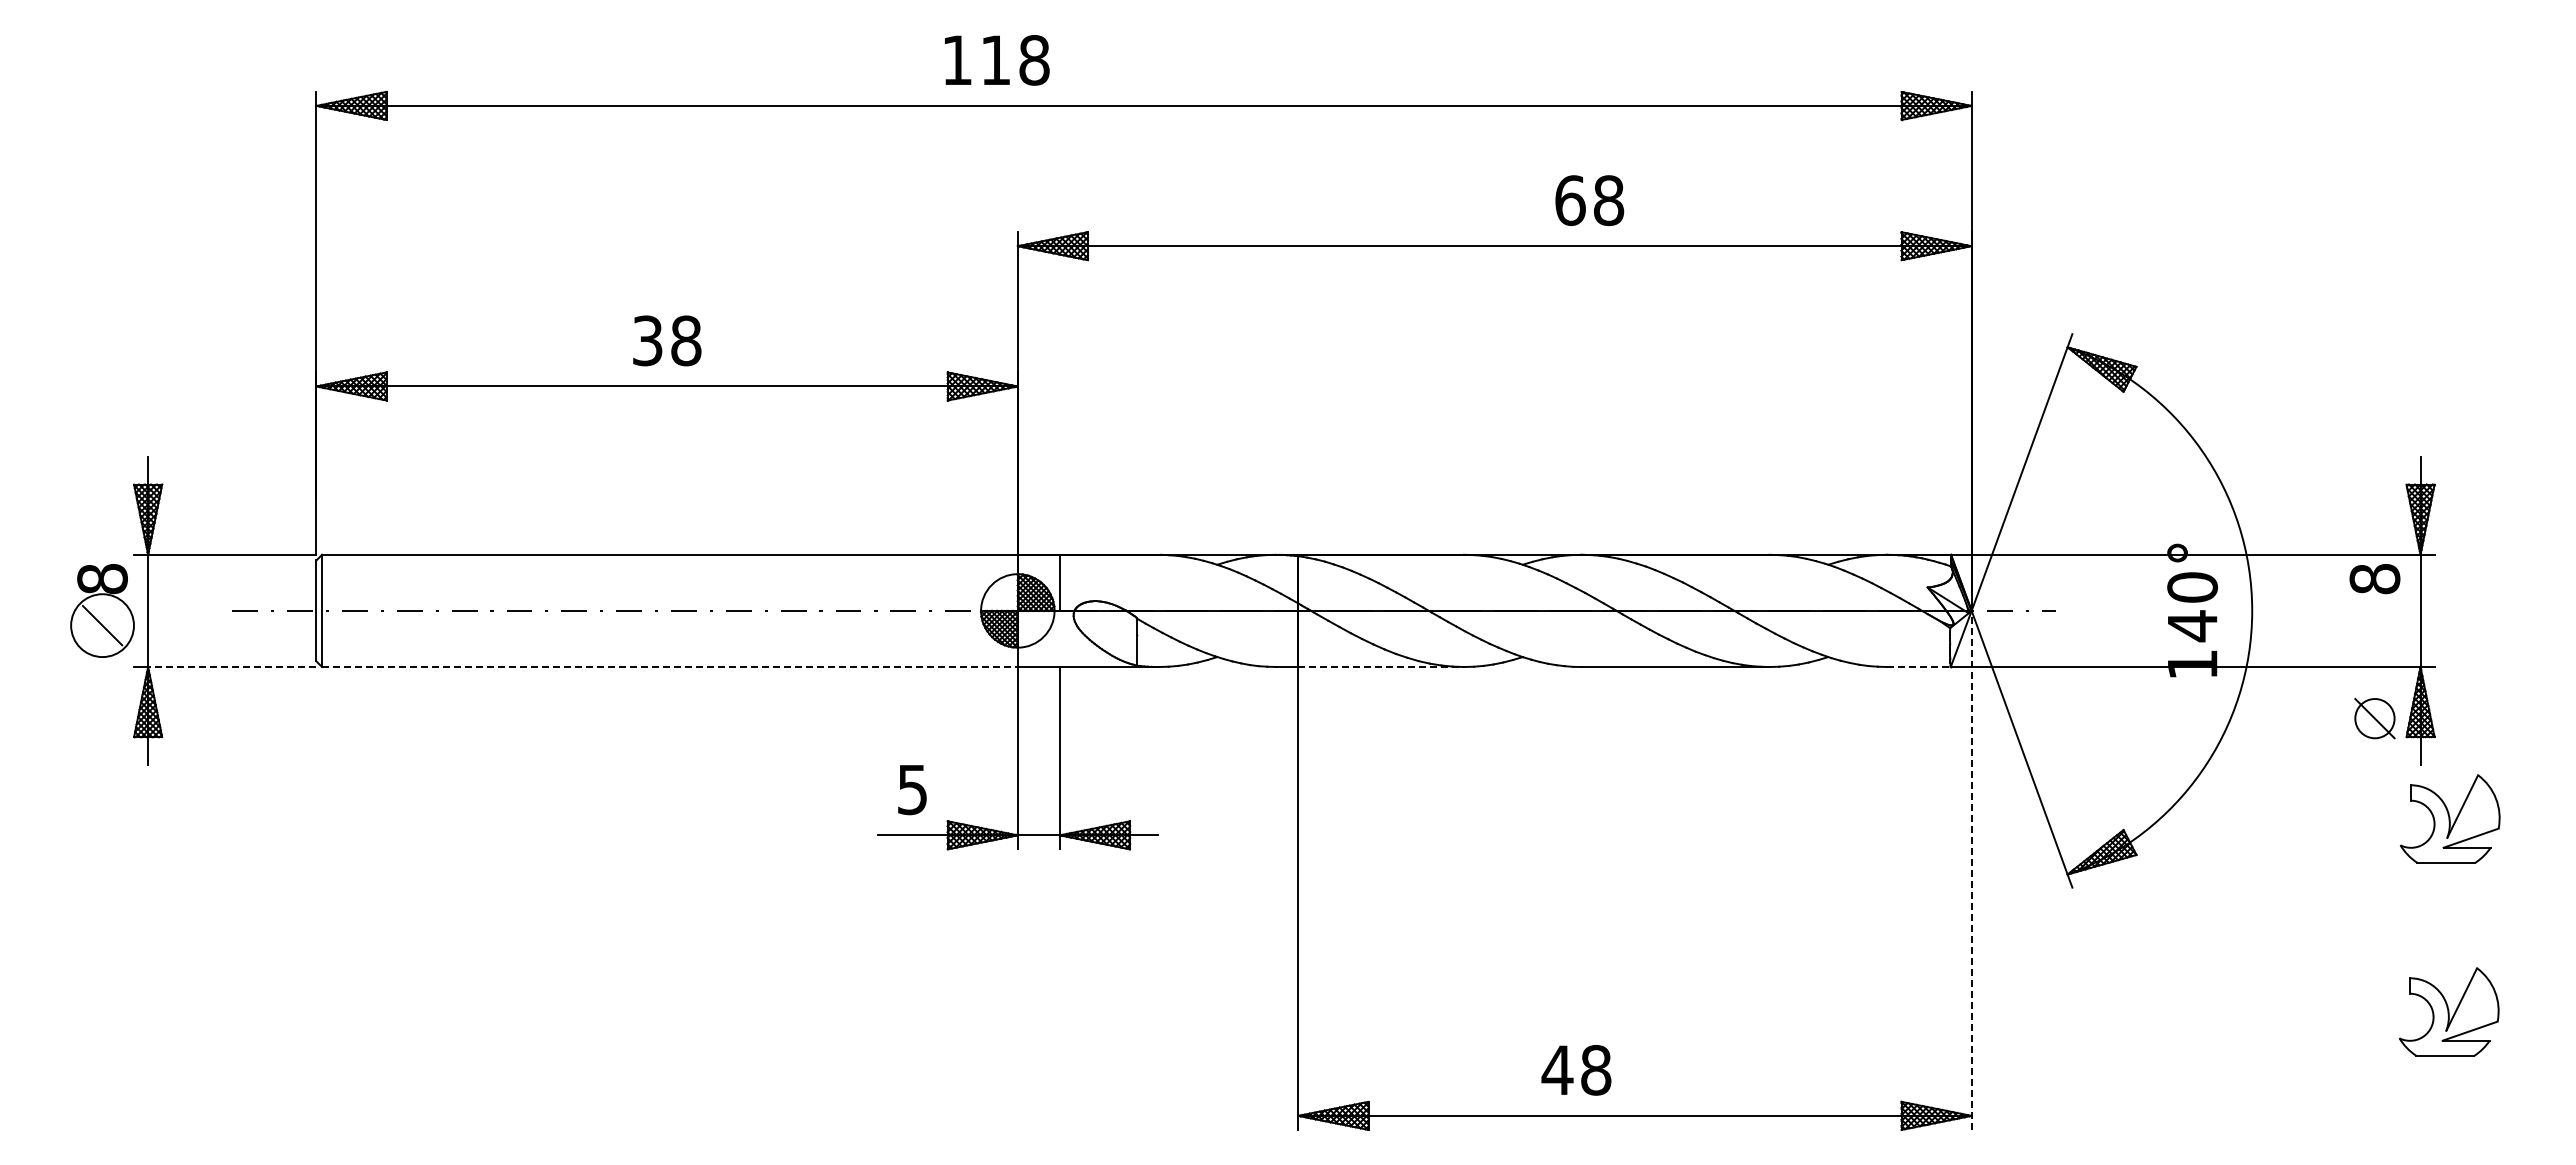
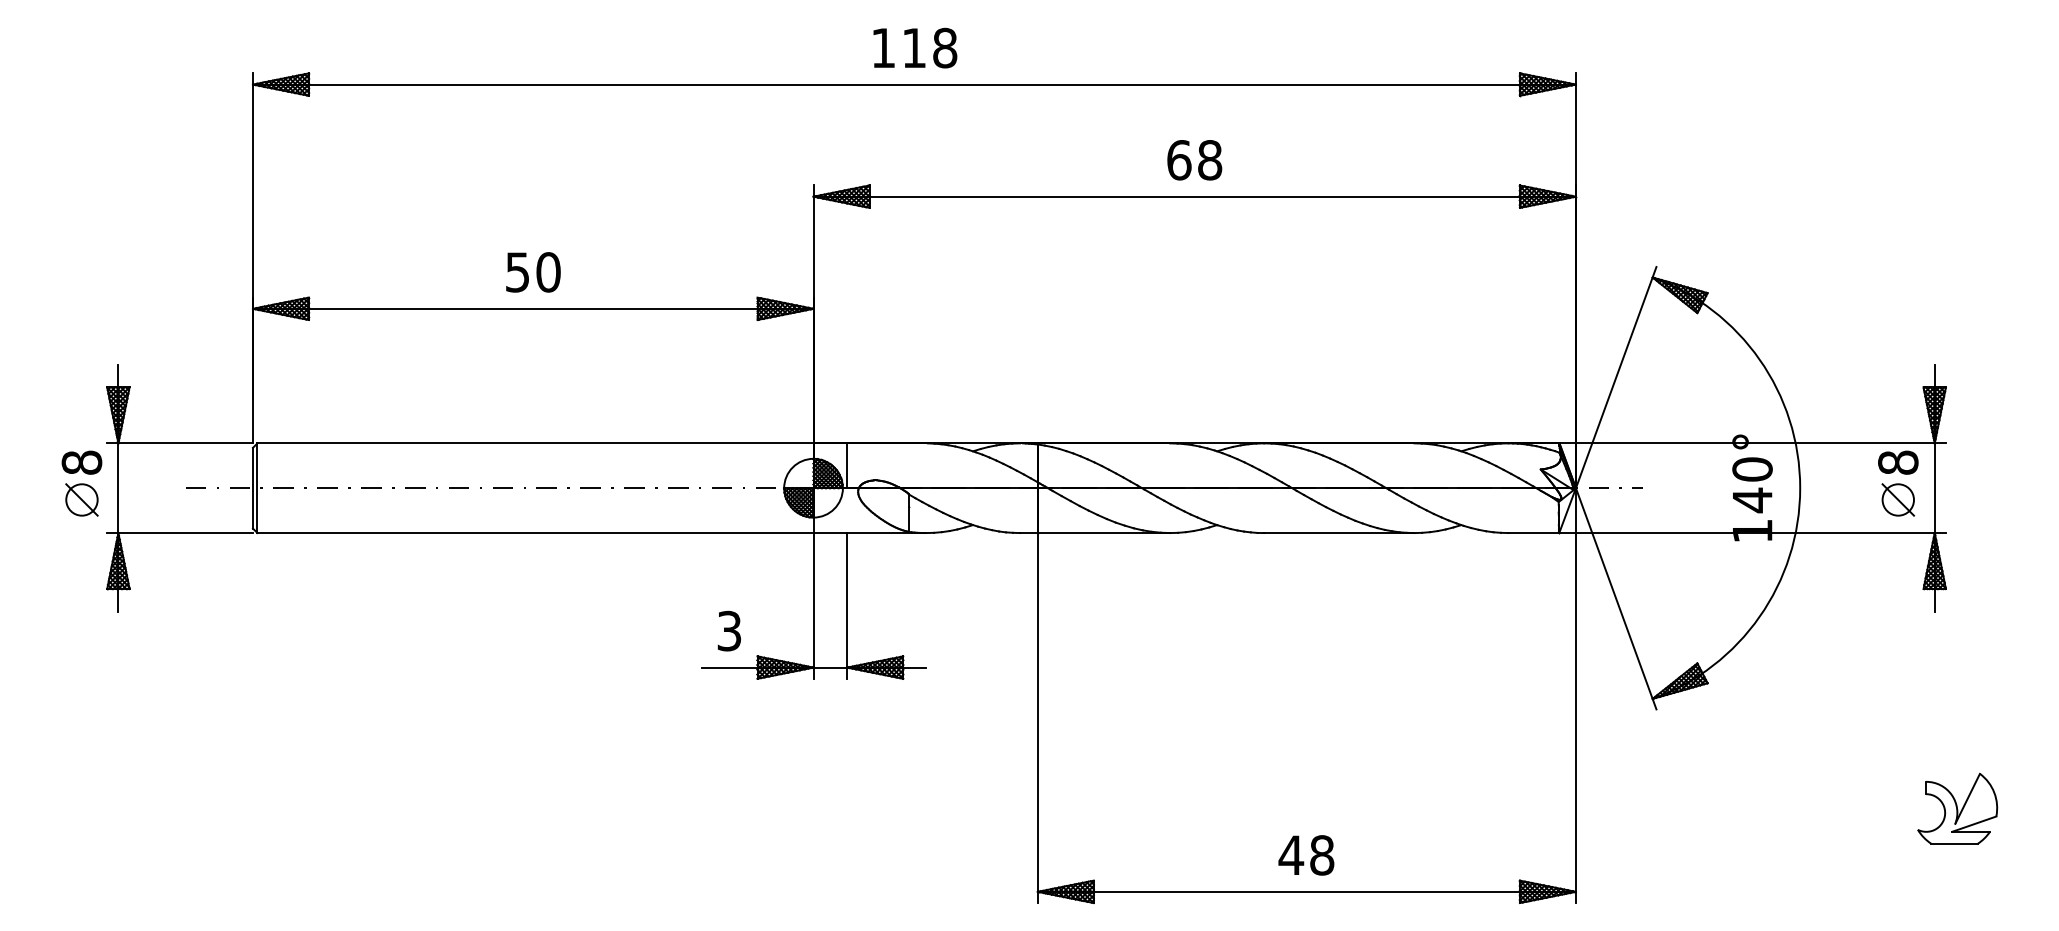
text: (997, 60) -> (915, 48), moved
text: (1589, 200) -> (1194, 160), moved
text: (667, 340) -> (533, 272), 38 -> 50
circle: (102, 625) -> (81, 499), size x0.62
line: (231, 667) -> (185, 533), dashed -> solid
line: (669, 667) -> (535, 533), dashed -> solid
line: (1381, 667) -> (1104, 533), dashed -> solid
line: (1919, 667) -> (1534, 533), dashed -> solid
part: (2374, 718) -> (1897, 499), moved
text: (912, 789) -> (729, 630), 5 -> 3
part: (2450, 818) -> (1958, 654), removed
line: (1971, 870) -> (1575, 695), dashed -> solid
text: (1576, 1070) -> (1306, 855), moved

